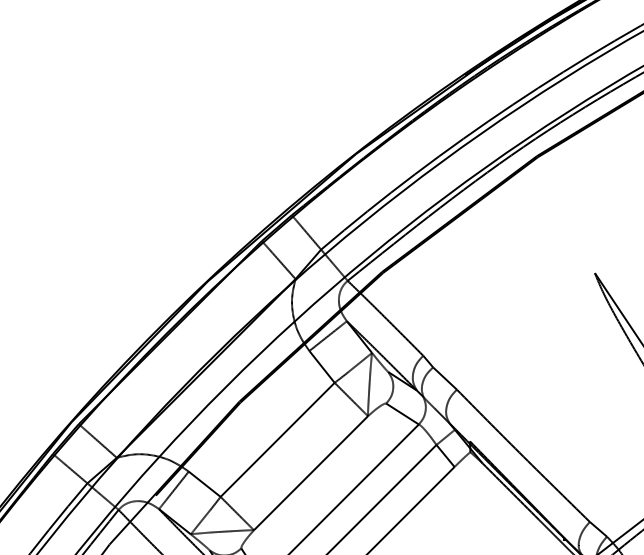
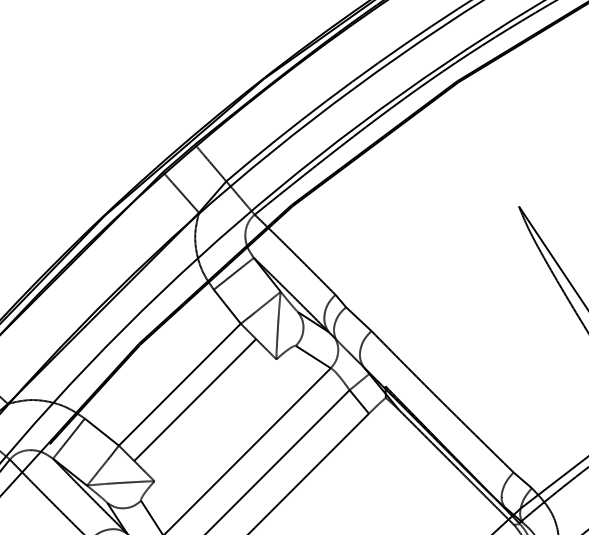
line: (310, 473) -> (194, 400), moved

